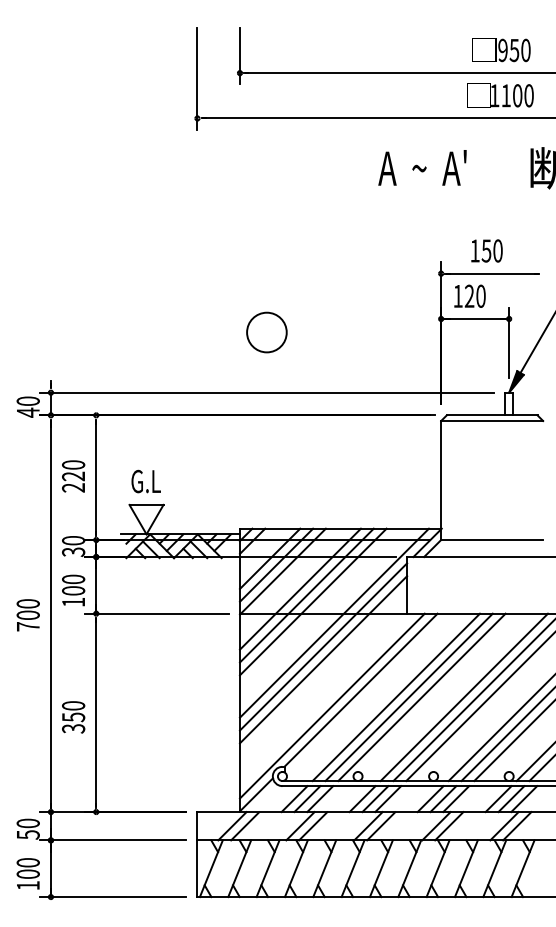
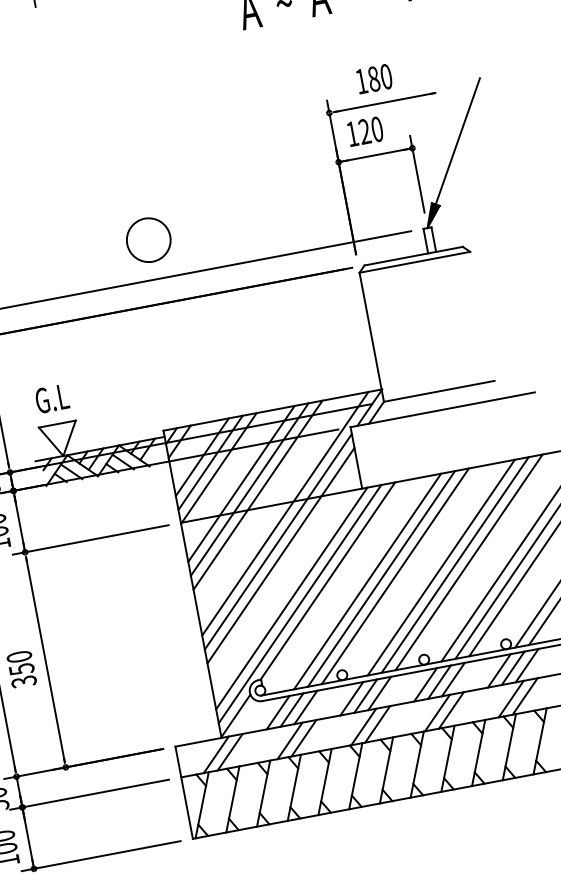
text: (486, 250) -> (373, 78), 150 -> 180
circle: (266, 332) -> (148, 240), moved
line: (325, 699) -> (291, 598), added

